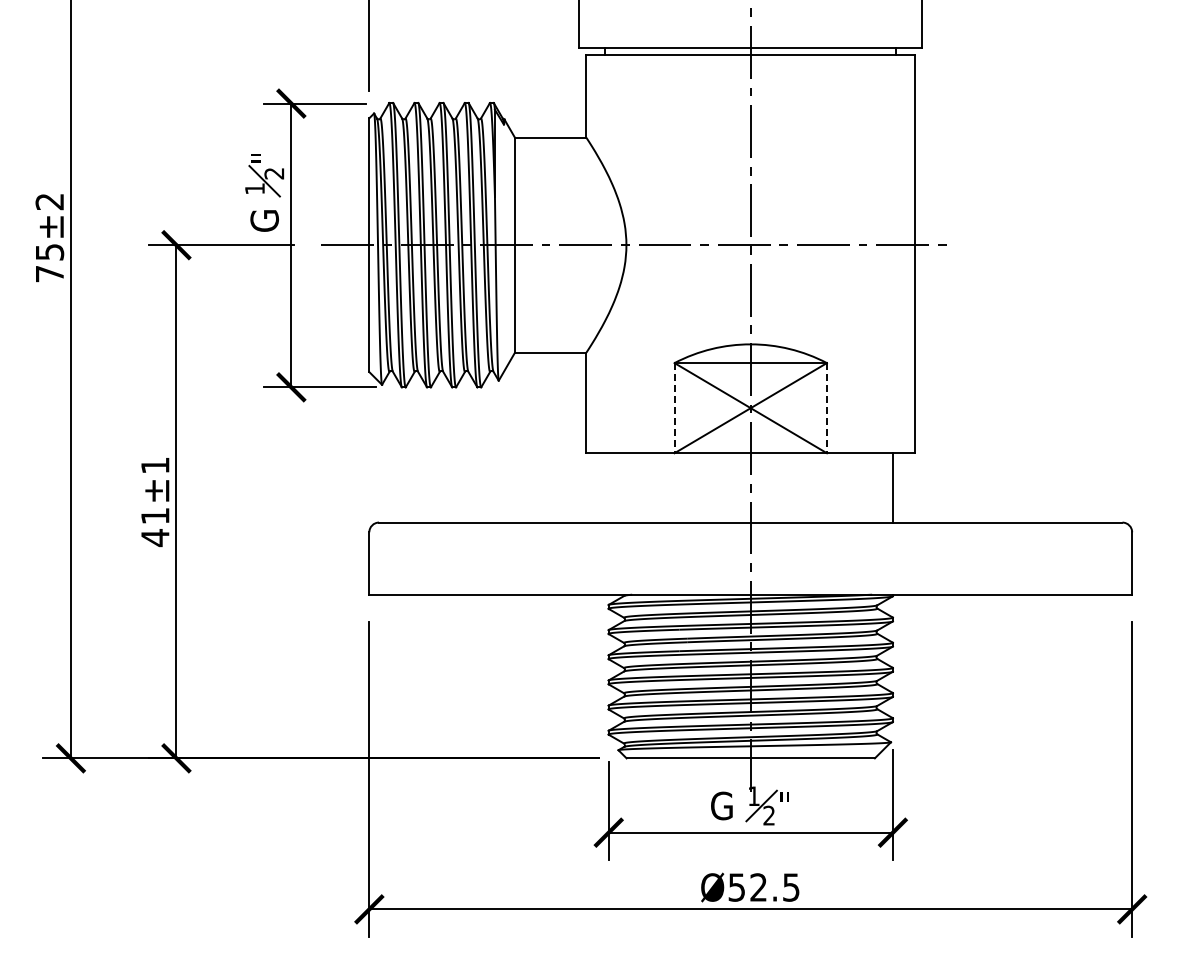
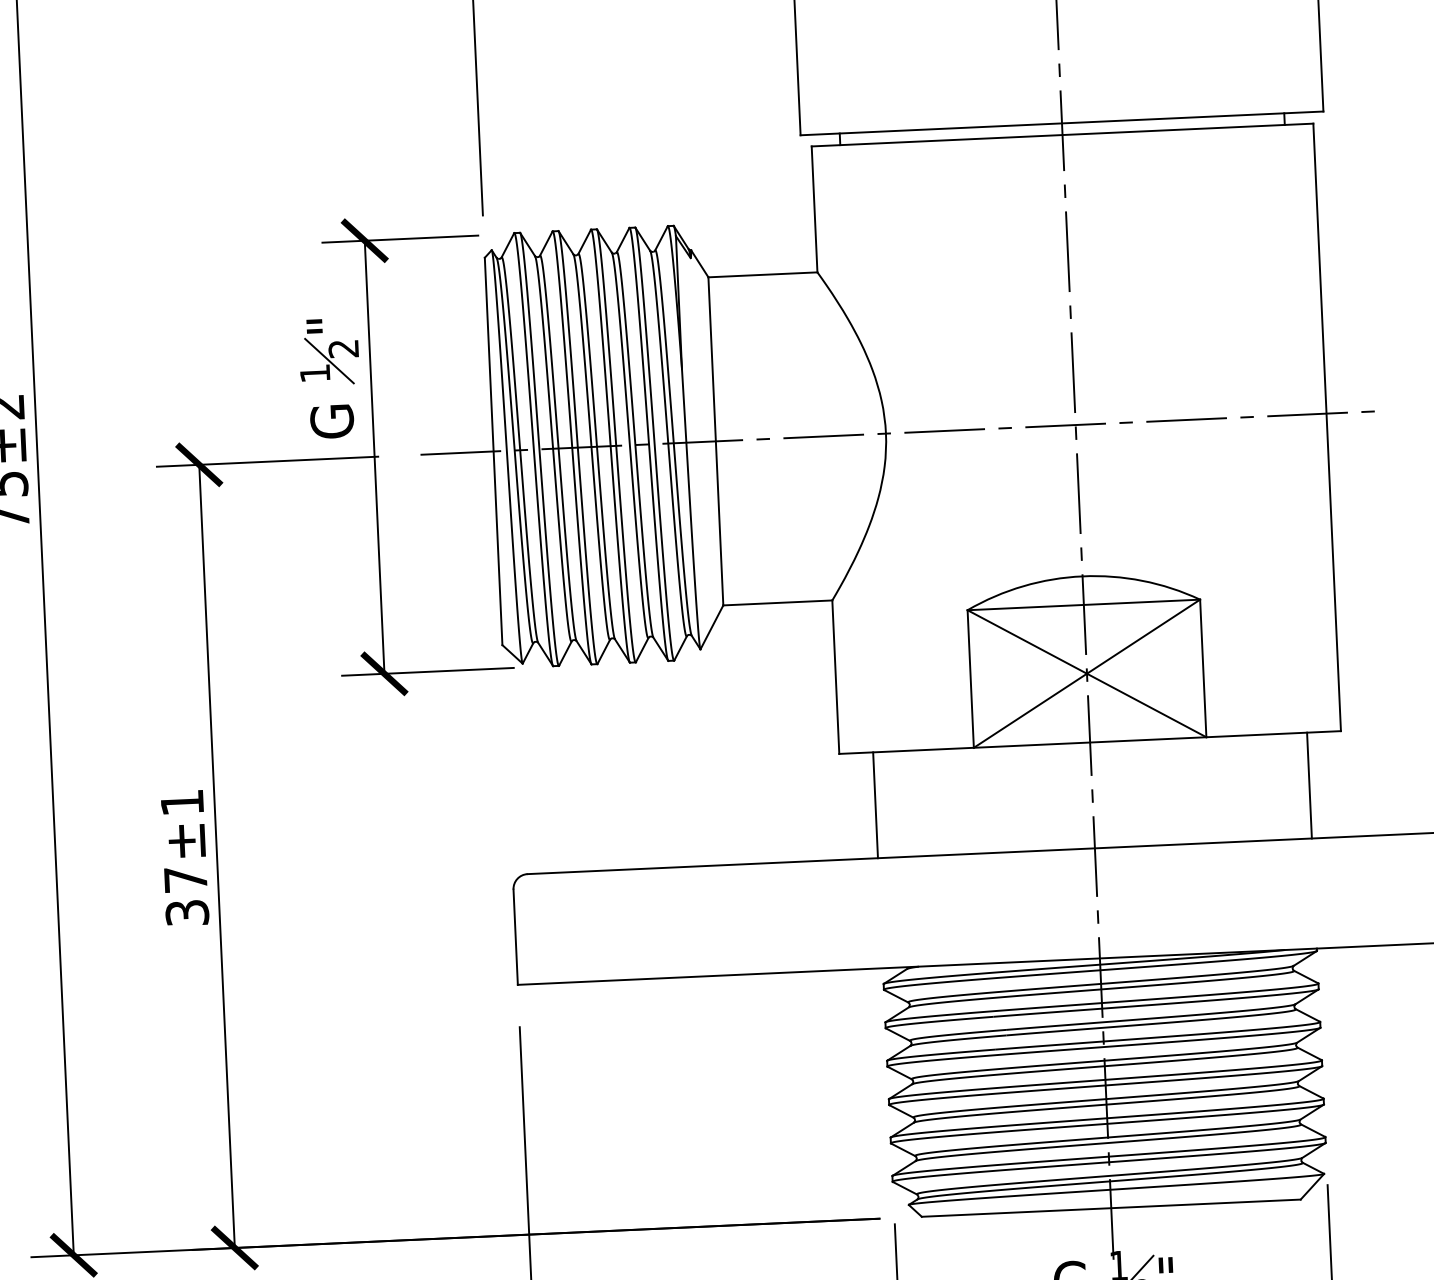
line: (674, 408) -> (970, 679), dashed -> solid
line: (826, 408) -> (1202, 668), dashed -> solid
line: (608, 487) -> (875, 804), added
text: (155, 527) -> (186, 897), 41±1 -> 37±1

